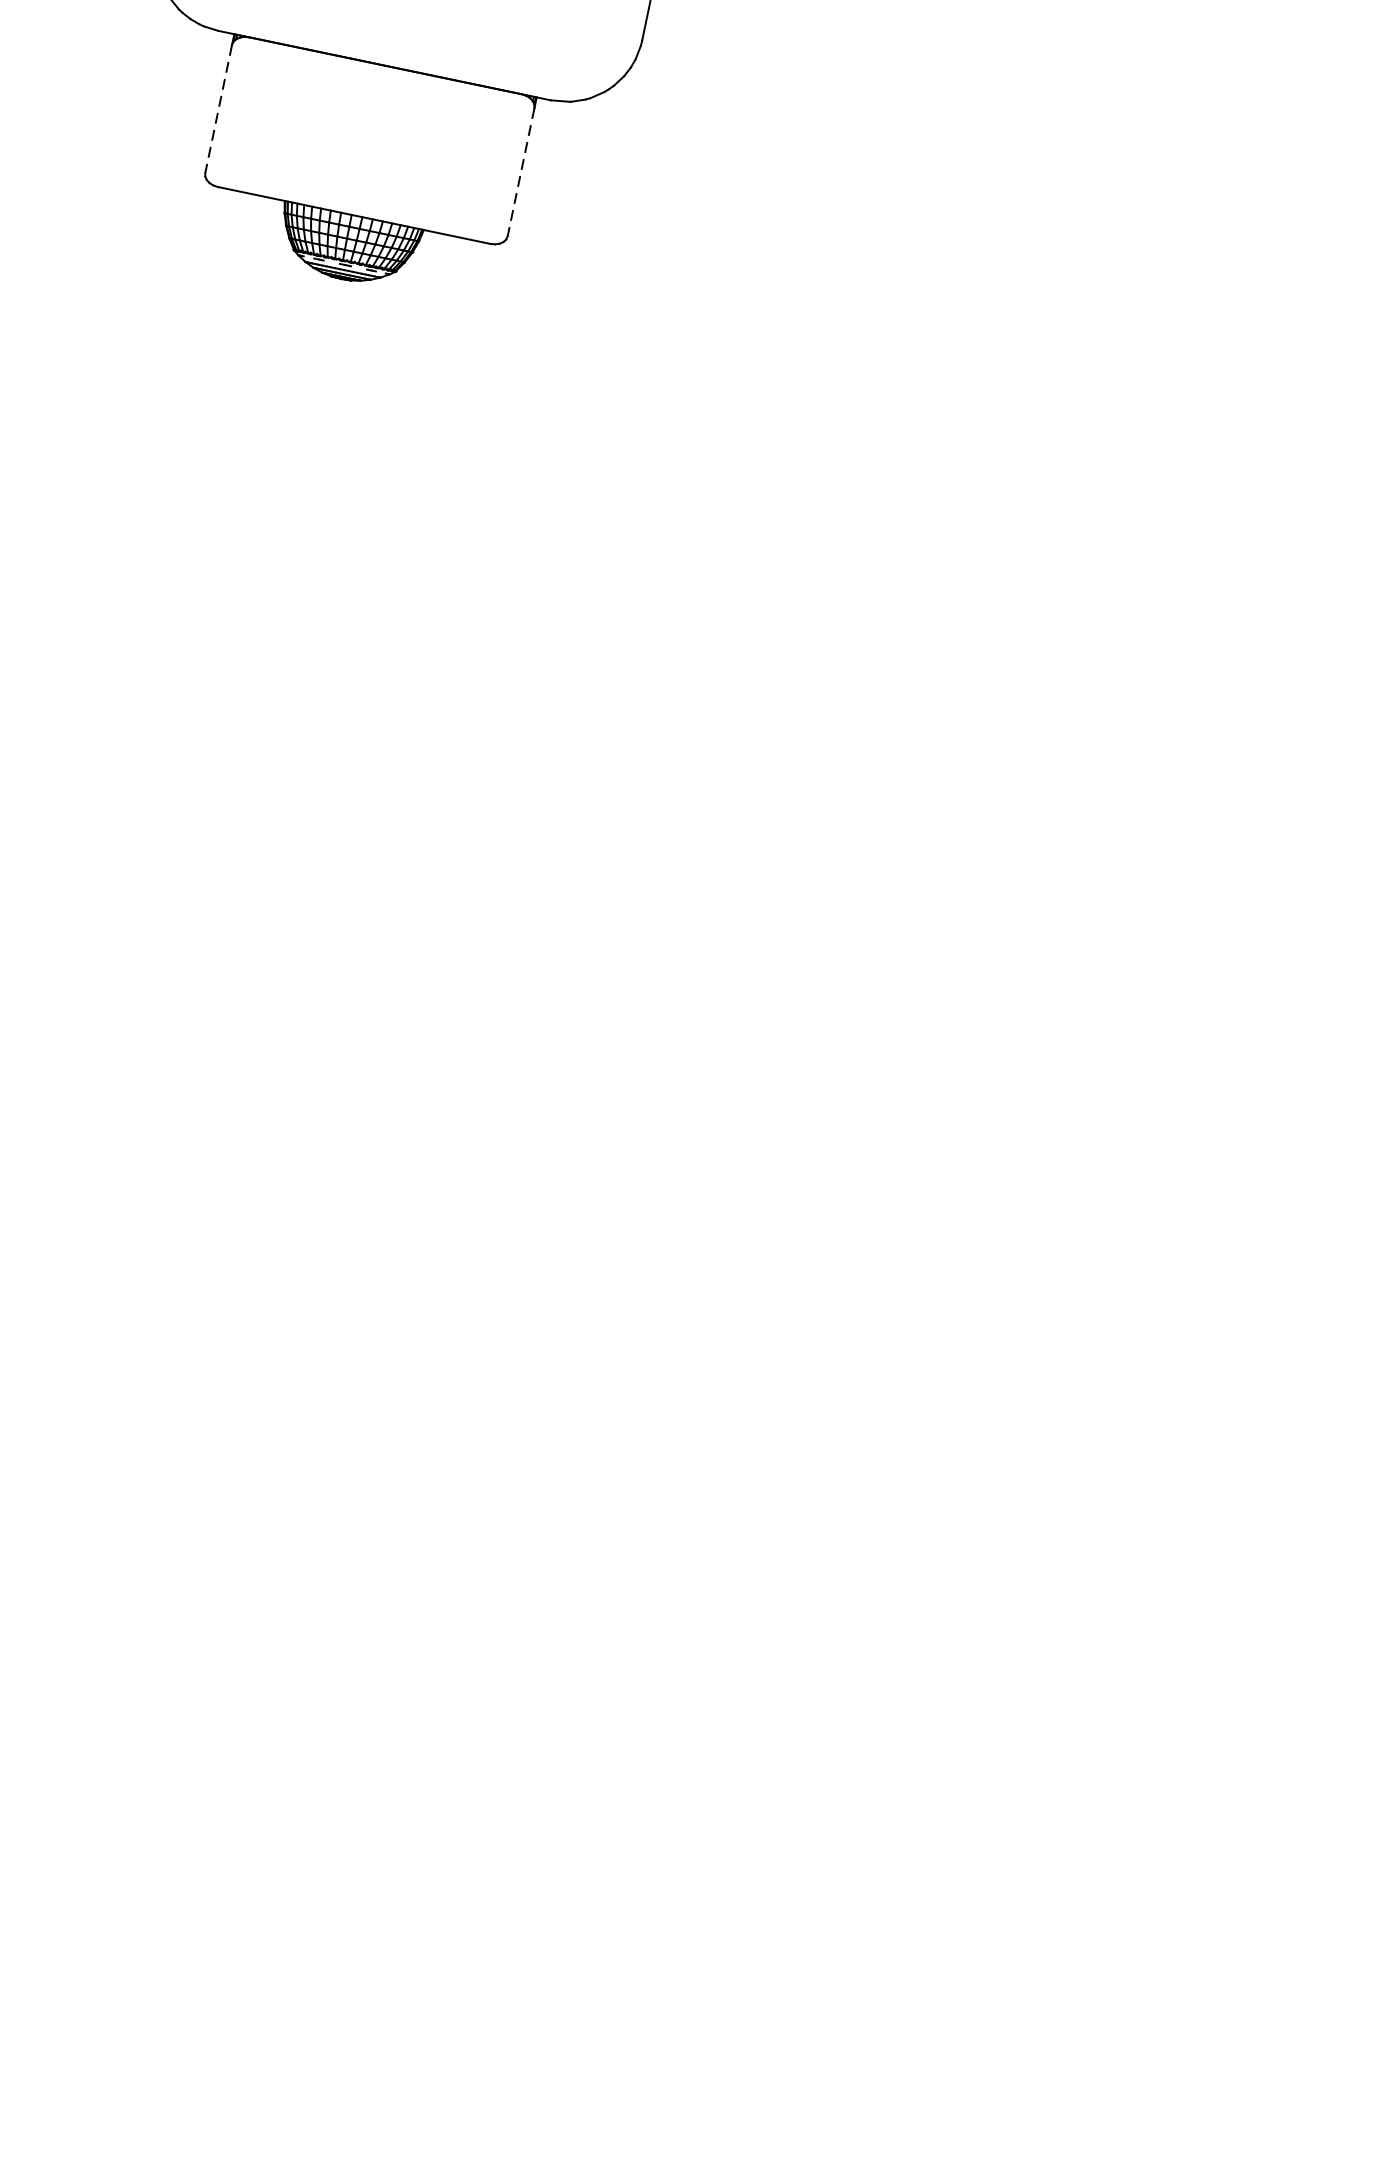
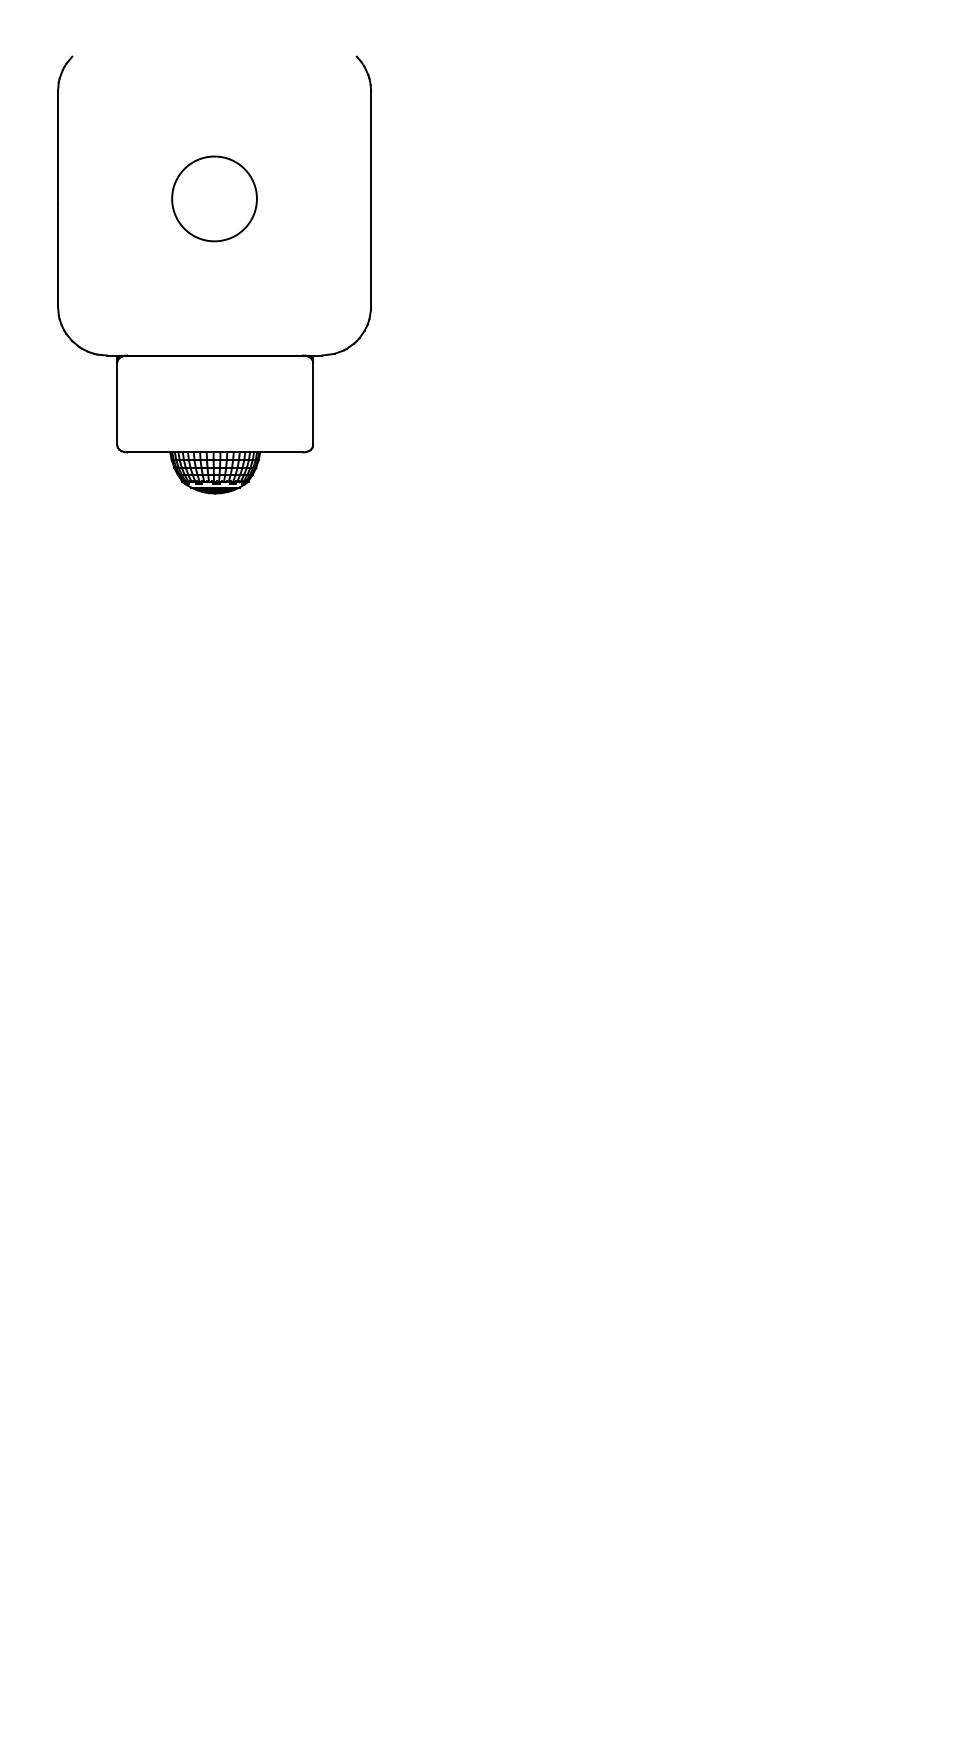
line: (219, 108) -> (117, 403), dashed -> solid
line: (521, 171) -> (313, 403), dashed -> solid

